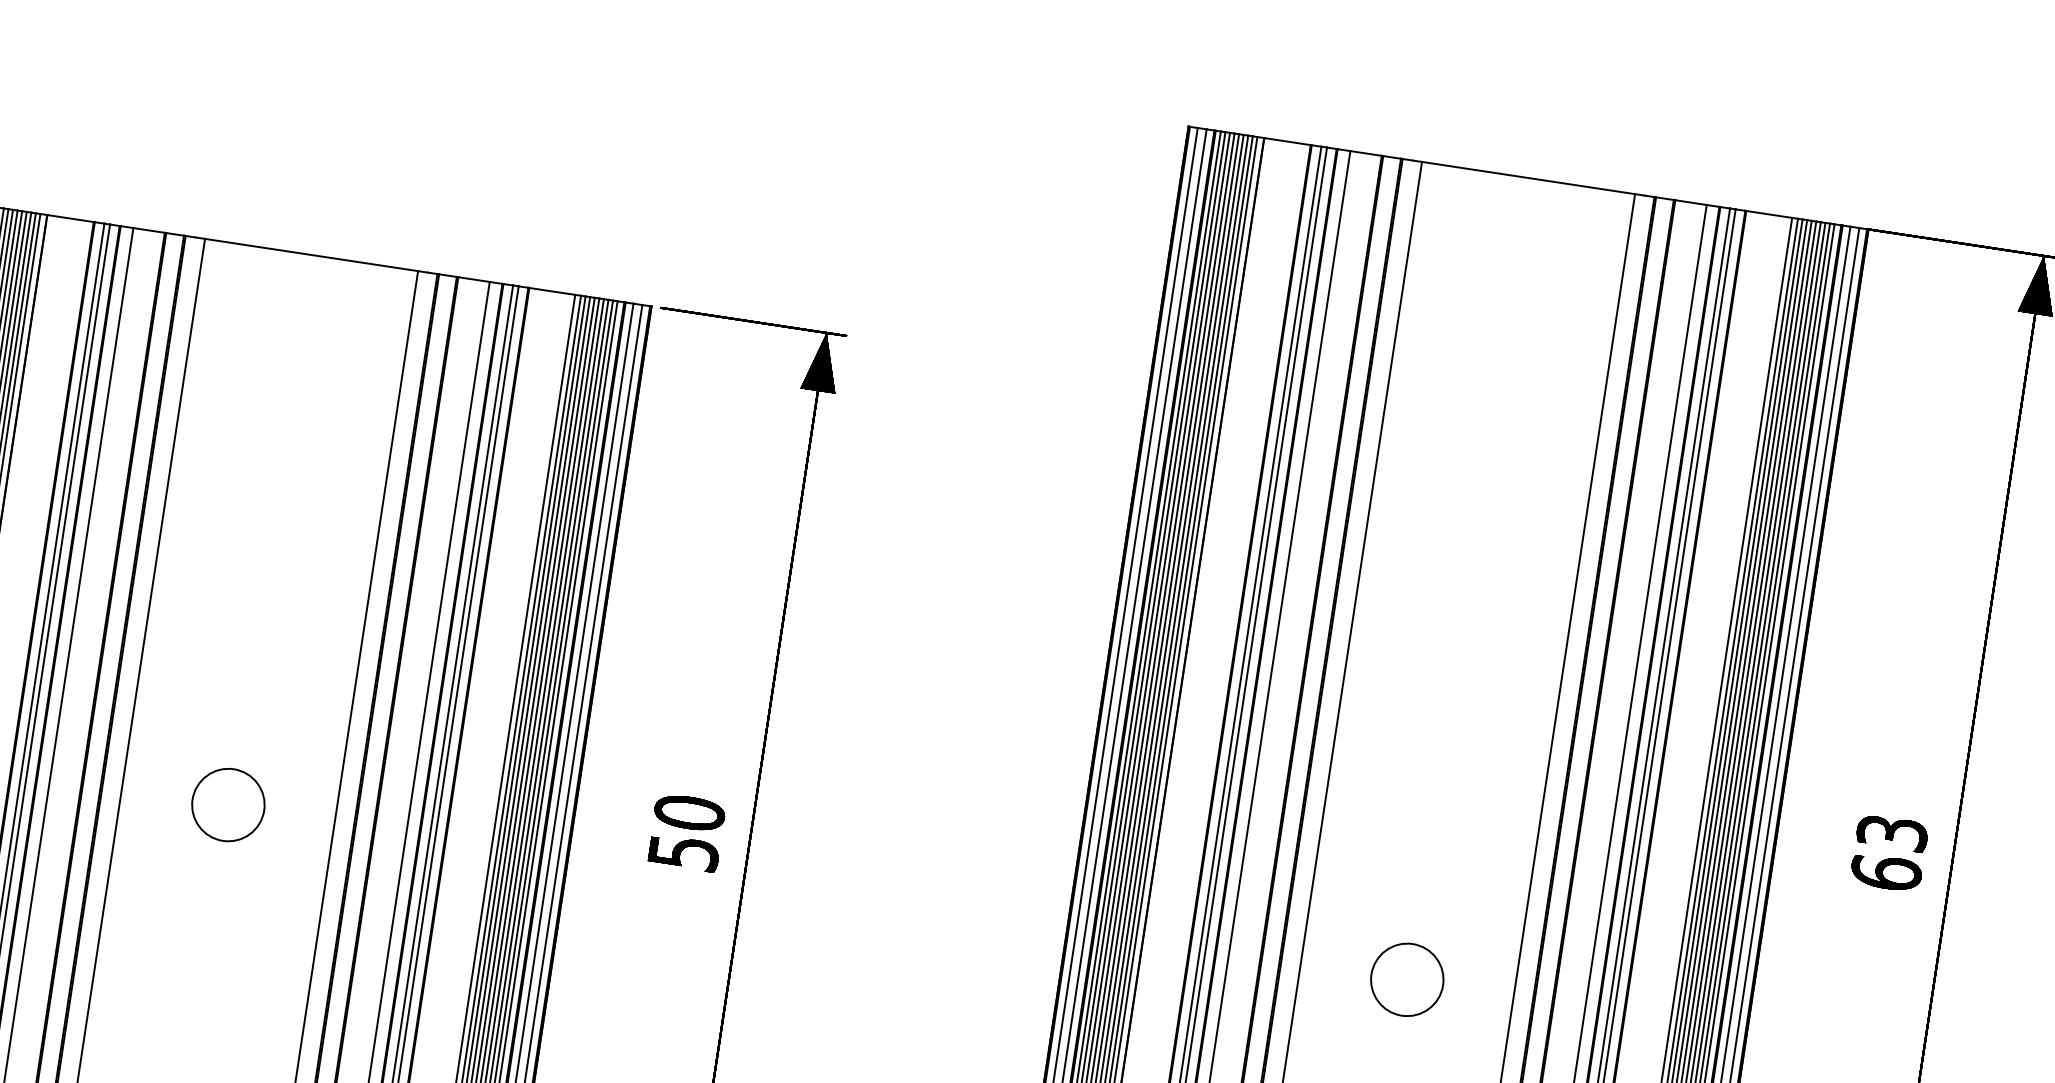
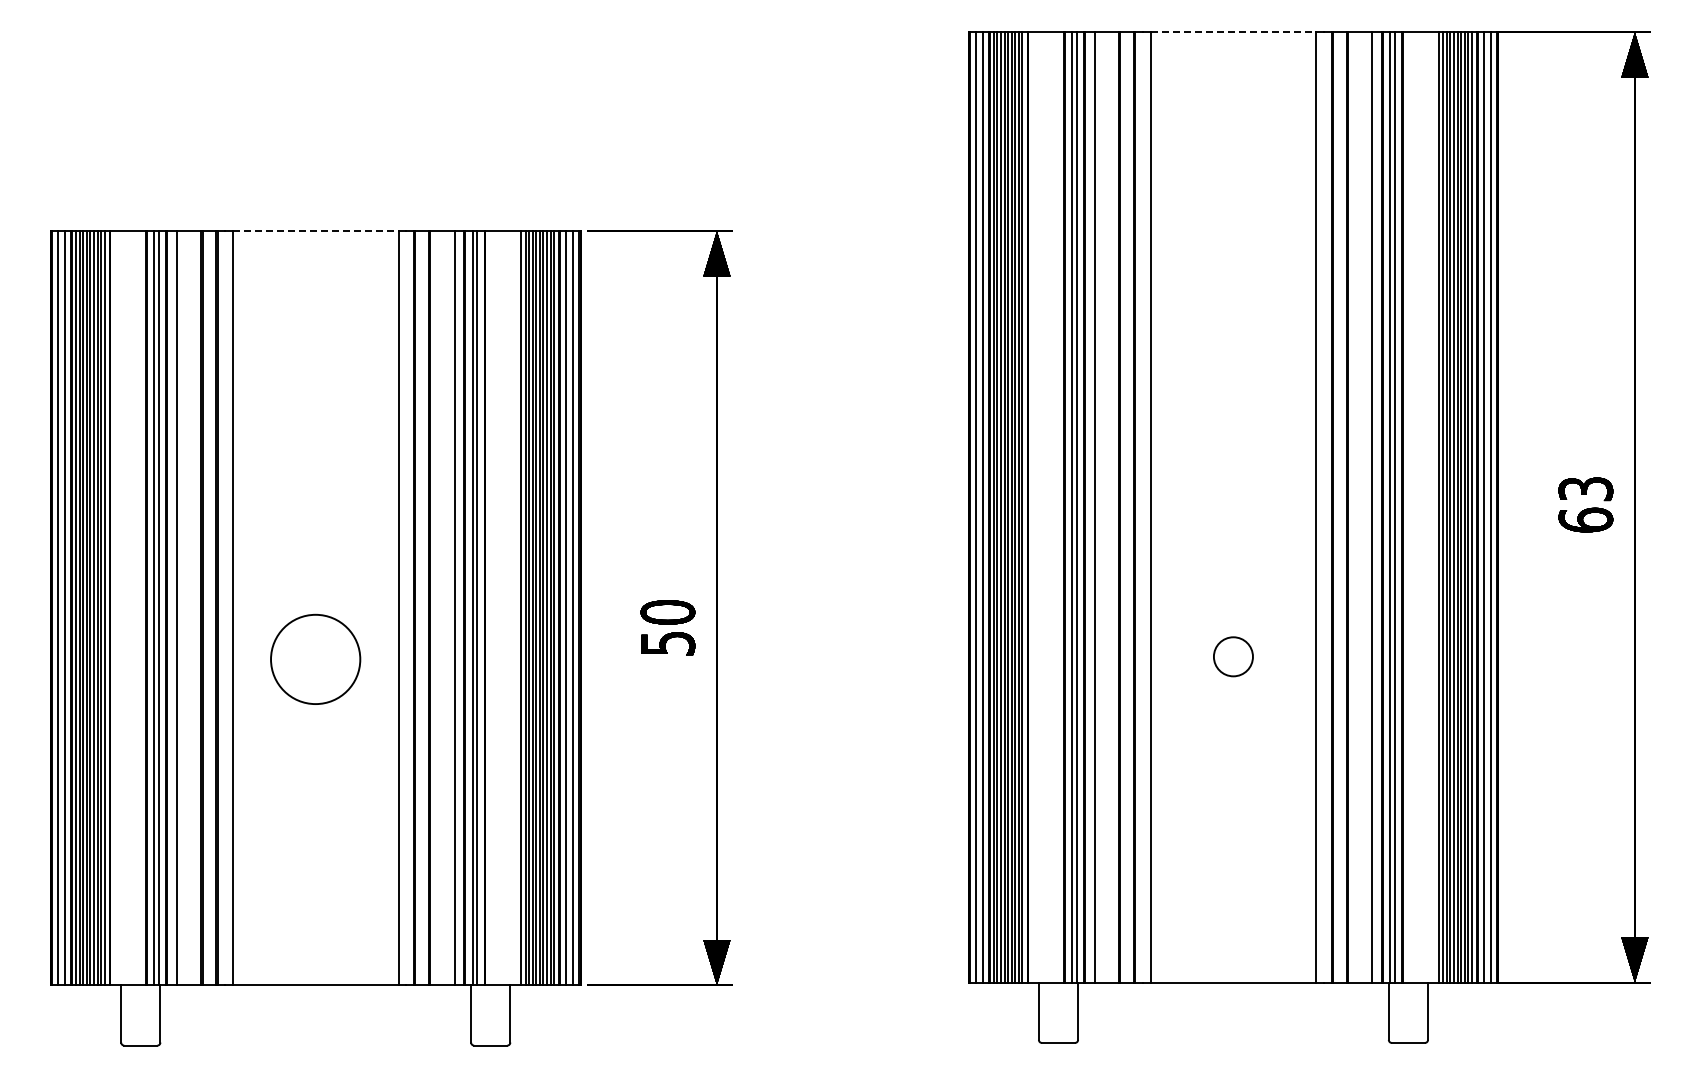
line: (1528, 178) -> (1233, 32), solid -> dashed
line: (311, 255) -> (315, 231), solid -> dashed
circle: (228, 805) -> (315, 659), size x1.6
circle: (1407, 979) -> (1233, 656), size x0.7

